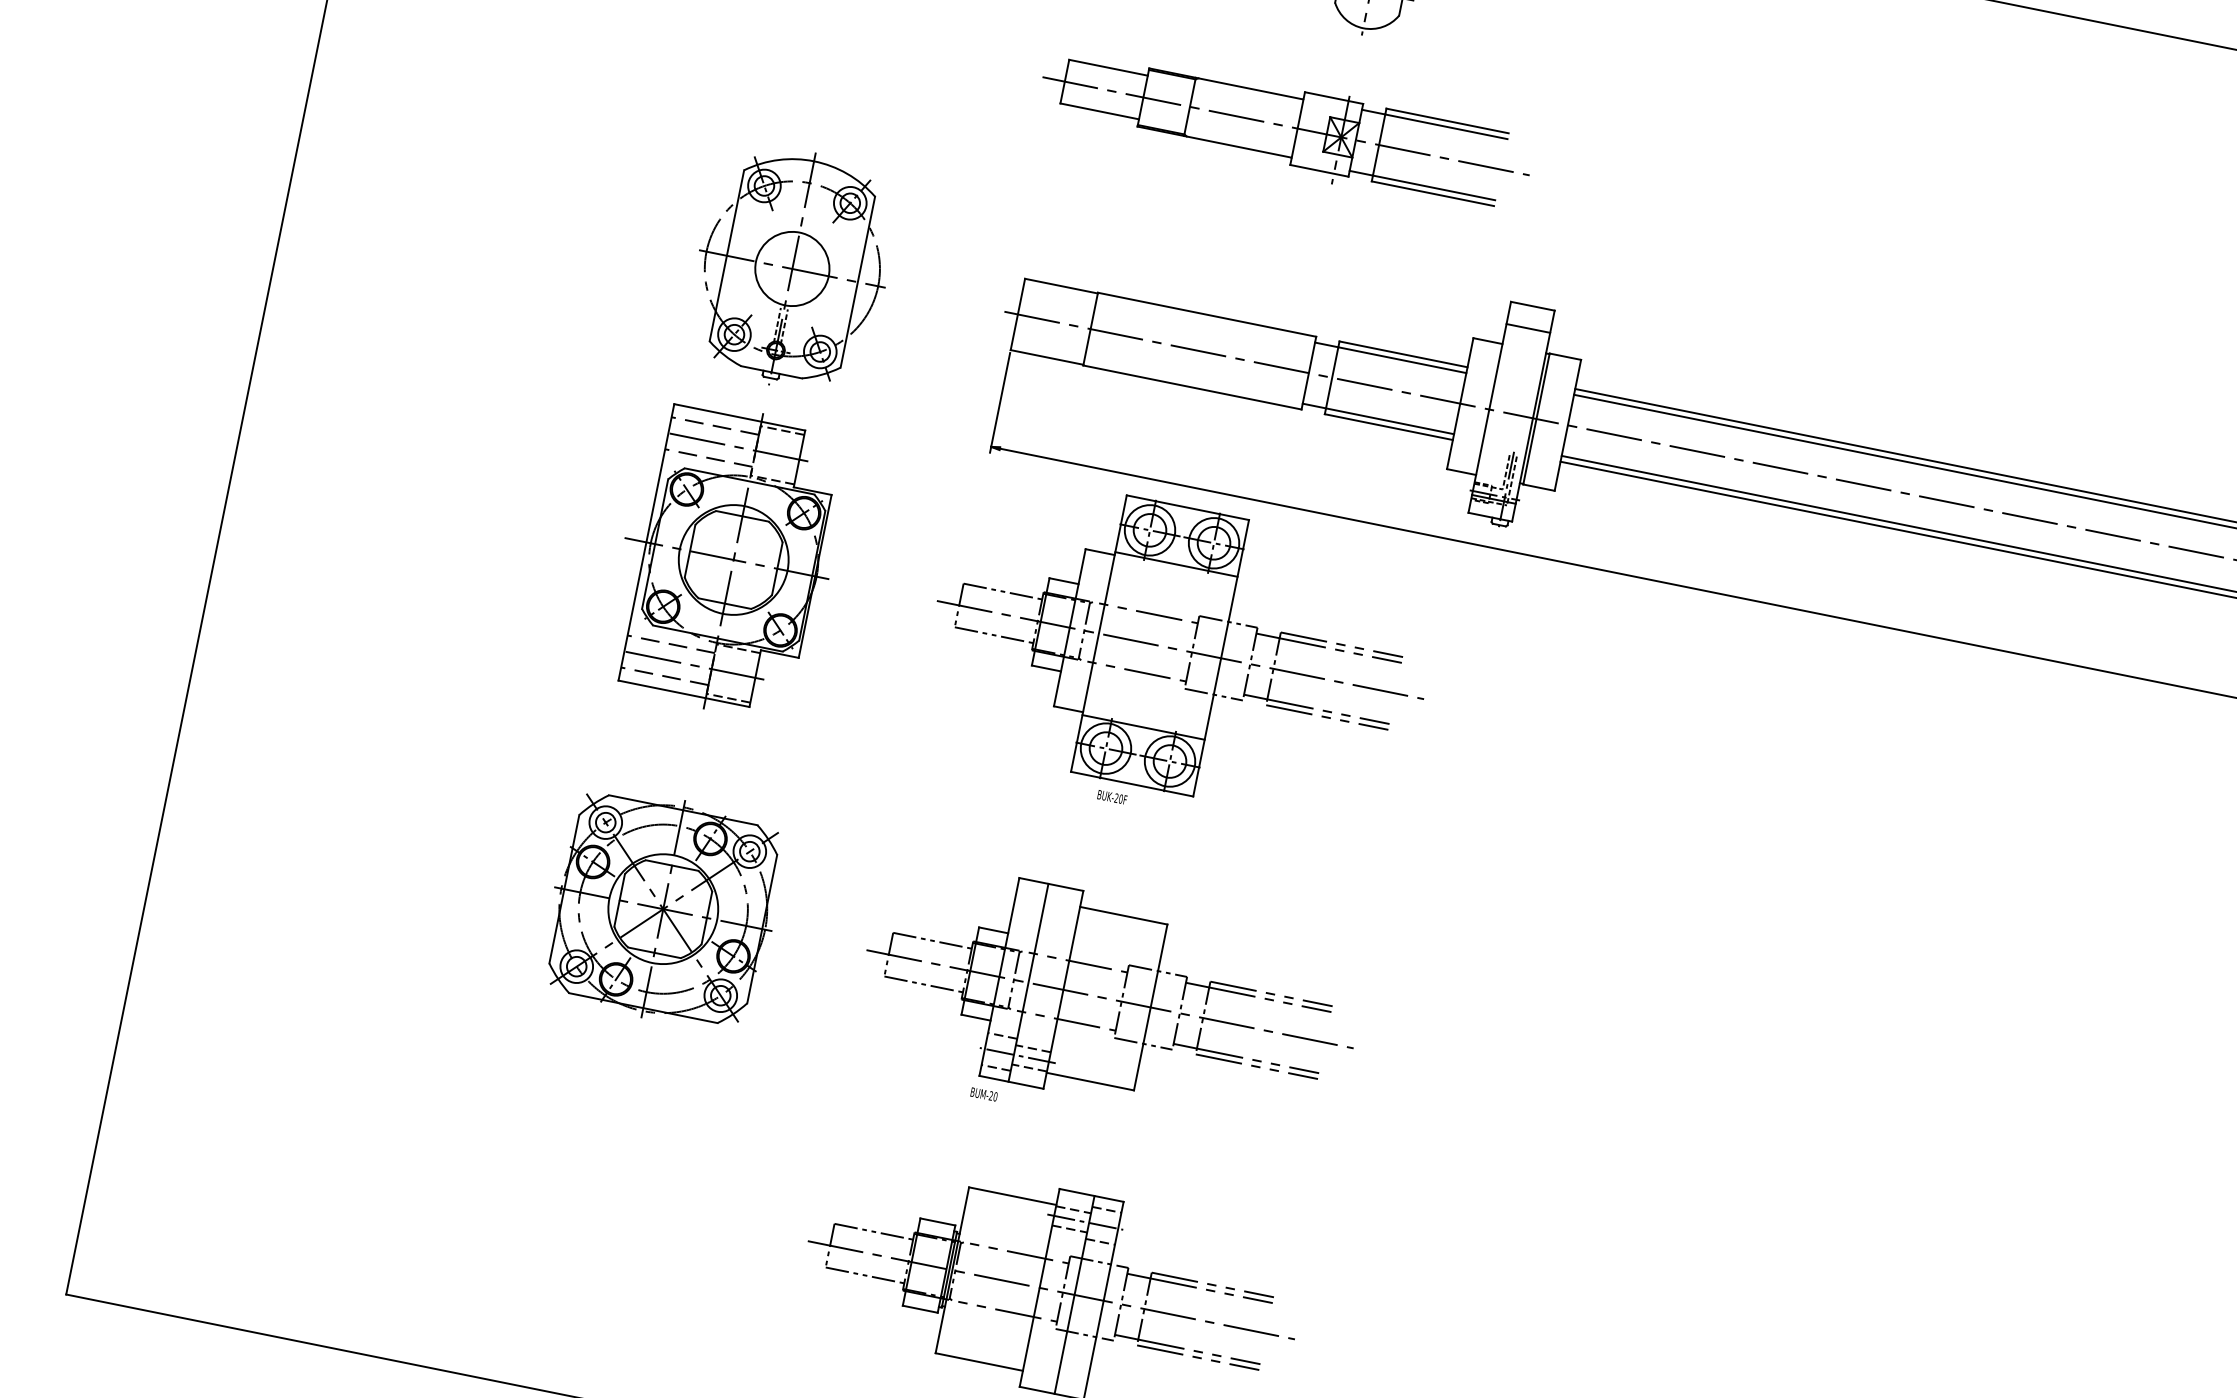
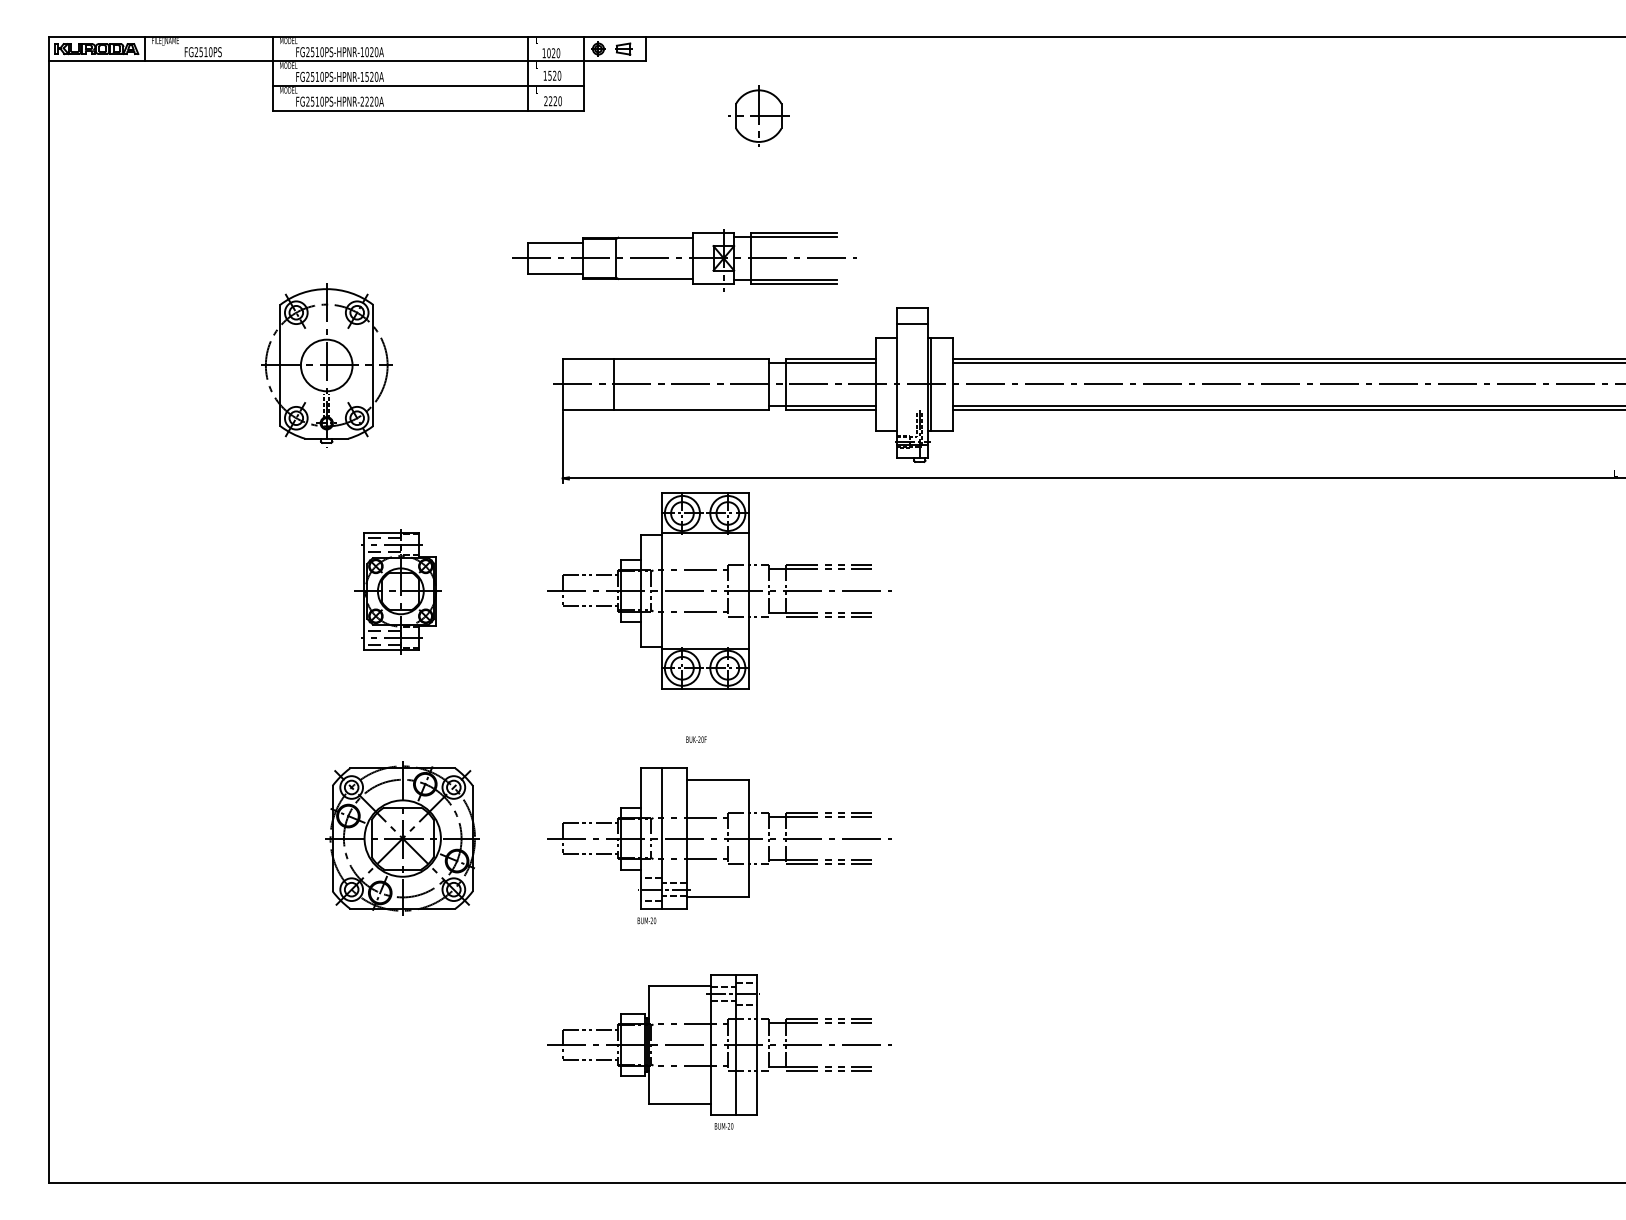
part: (1285, 129) -> (684, 260), moved
part: (792, 268) -> (326, 365), moved
part: (726, 559) -> (397, 591), size x0.6
text: (1112, 797) -> (696, 739), moved

